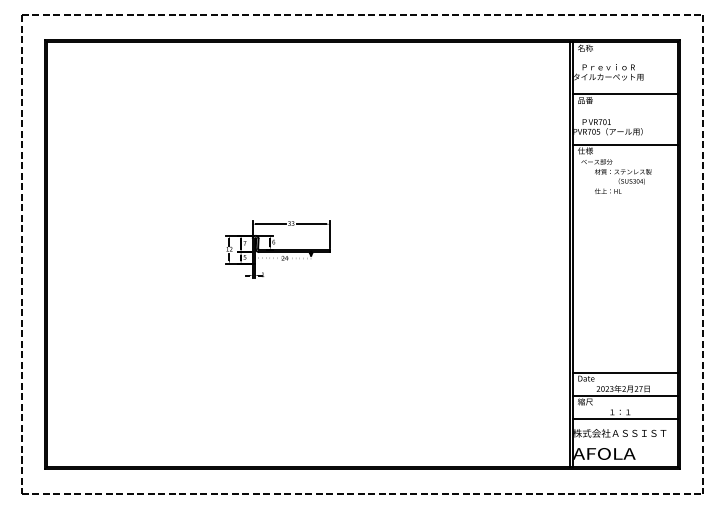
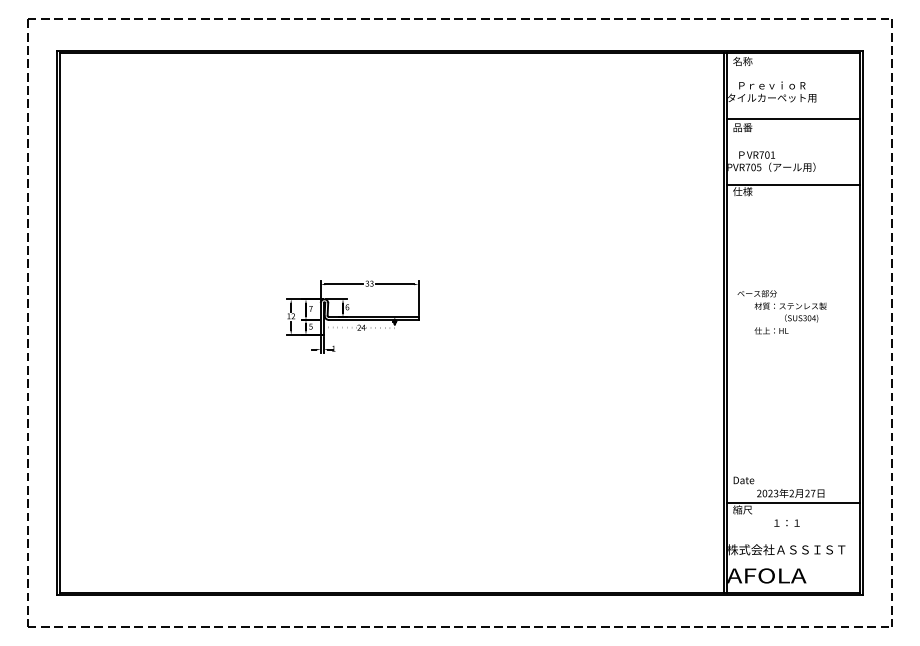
text: (616, 176) -> (781, 312), moved
line: (624, 372) -> (792, 472), removed
line: (624, 419) -> (792, 532), removed

